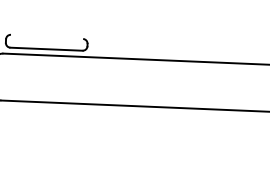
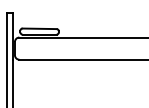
line: (46, 36) -> (39, 28), added

